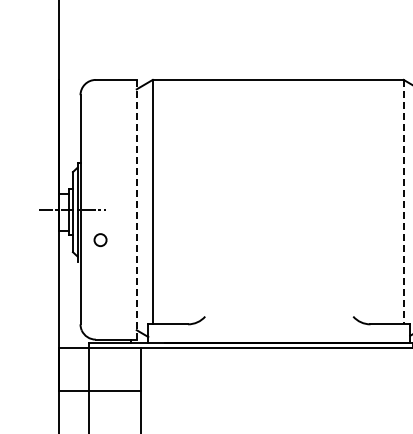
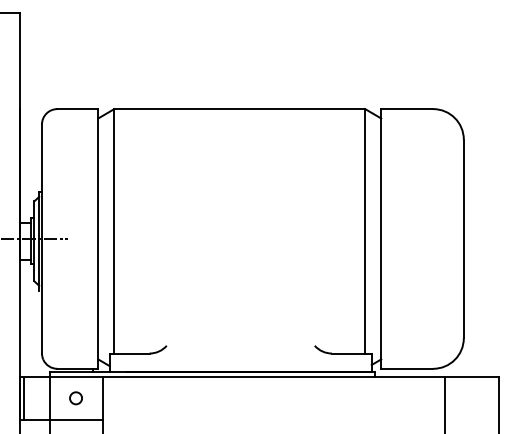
line: (403, 202) -> (365, 231), dashed -> solid
line: (136, 209) -> (98, 238), dashed -> solid
circle: (99, 240) -> (75, 398), moved
line: (61, 369) -> (23, 398), added

